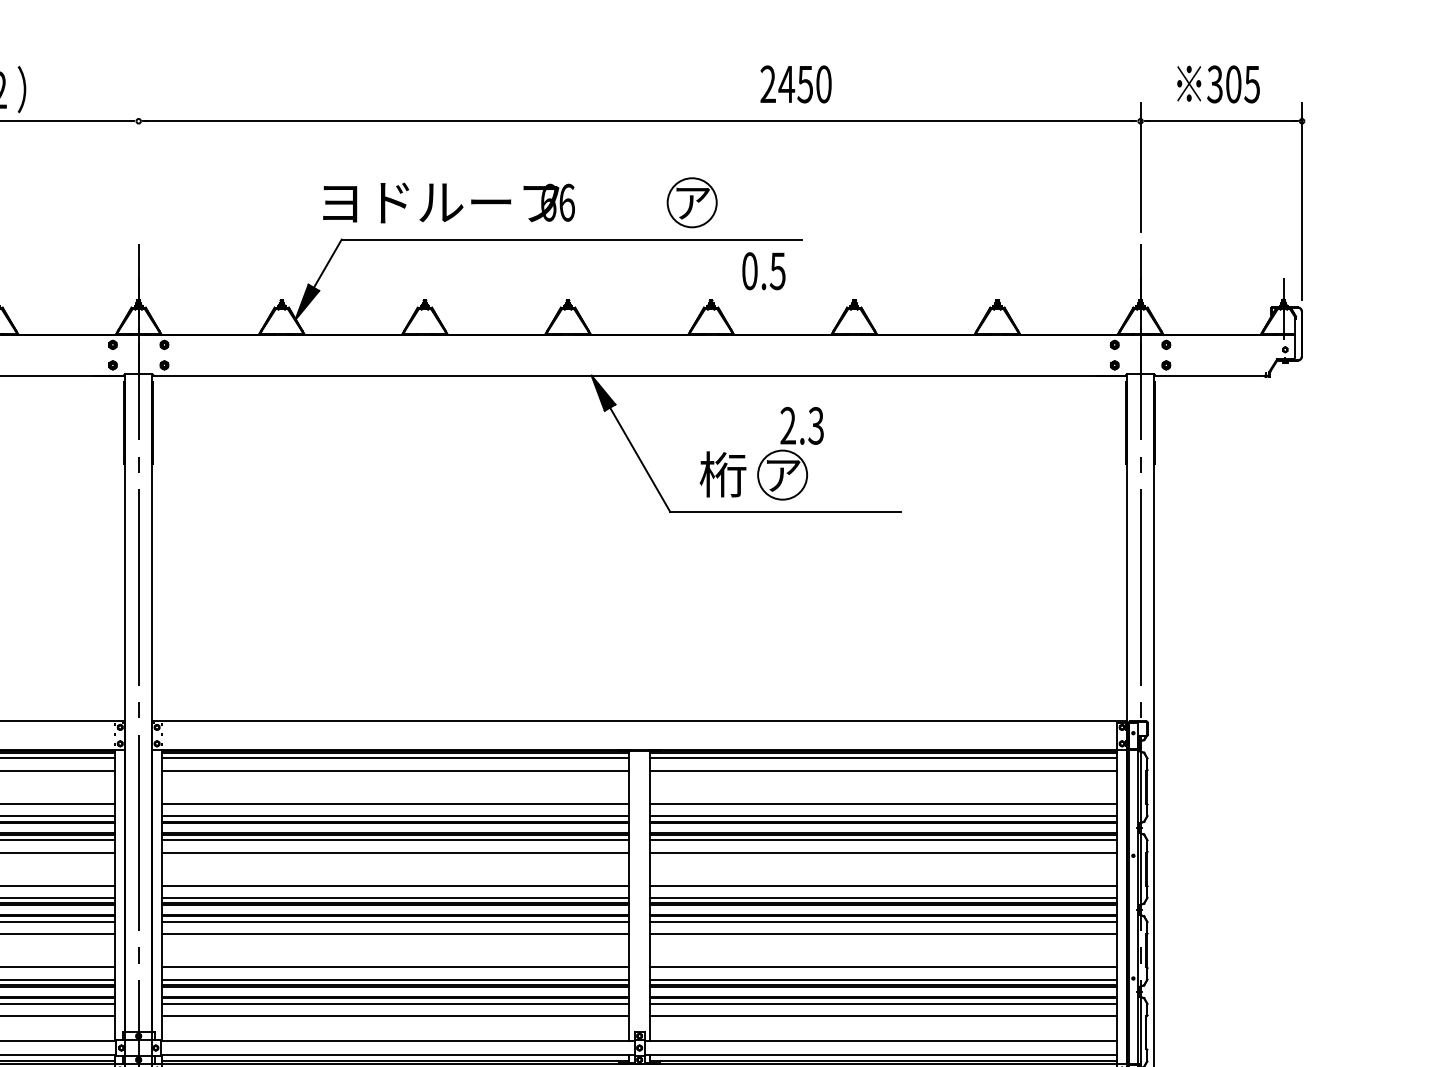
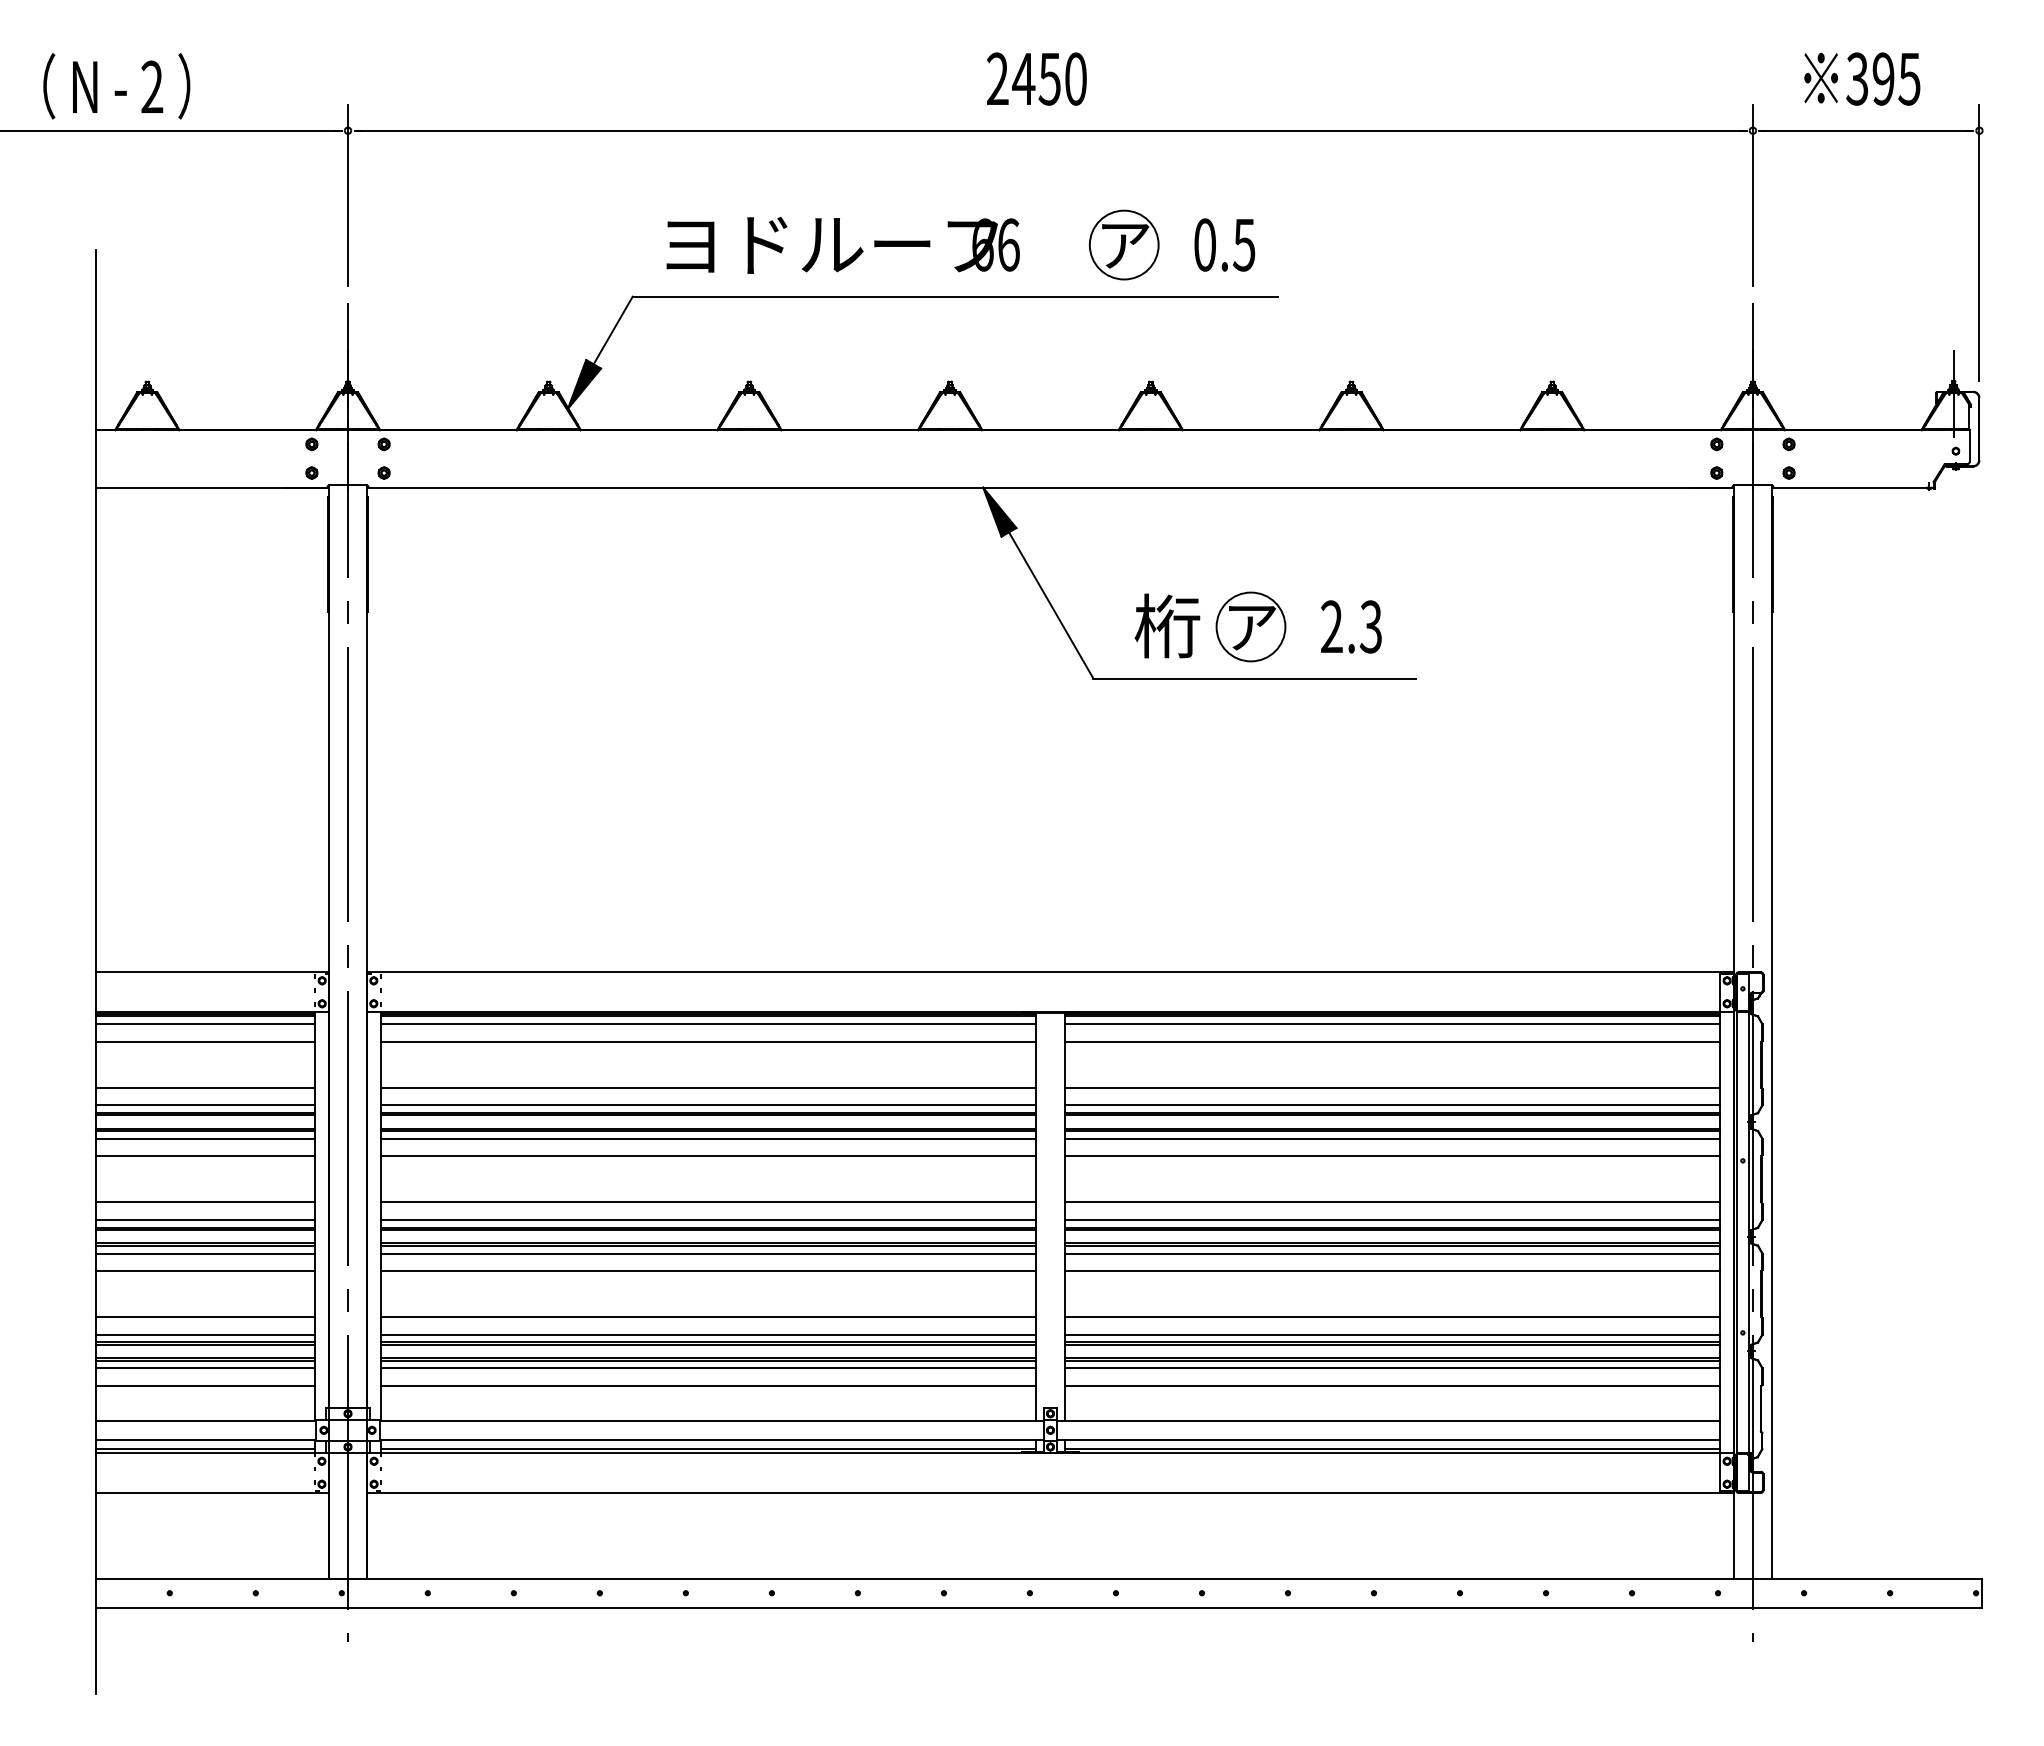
text: (795, 84) -> (1036, 78), moved
text: (1233, 84) -> (1883, 78), 305 -> 395
line: (139, 166) -> (348, 194), added
text: (448, 203) -> (842, 245), moved
text: (763, 270) -> (1224, 244), moved
text: (802, 425) -> (1351, 626), moved

